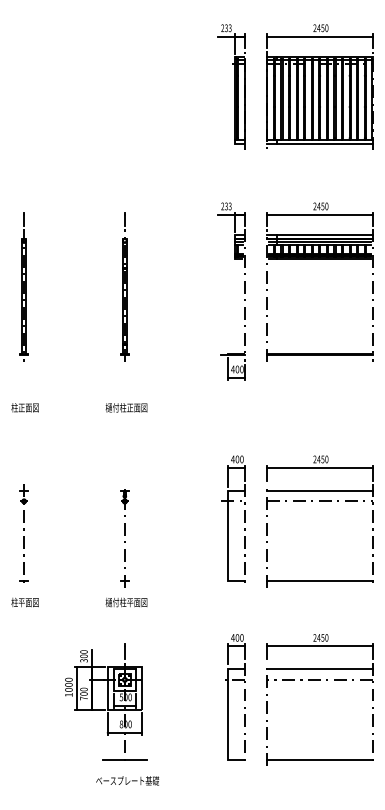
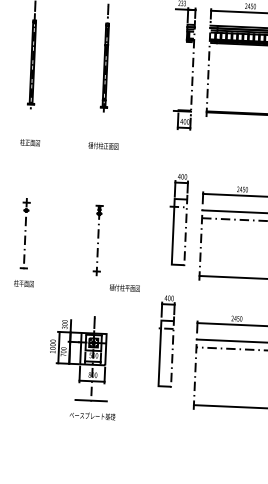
part: (233, 518) -> (177, 219), moved
text: (126, 602) -> (124, 288), moved
part: (228, 697) -> (160, 341), moved

